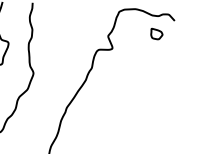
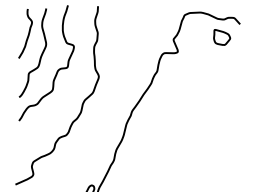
part: (157, 34) -> (222, 37), size x1.43

